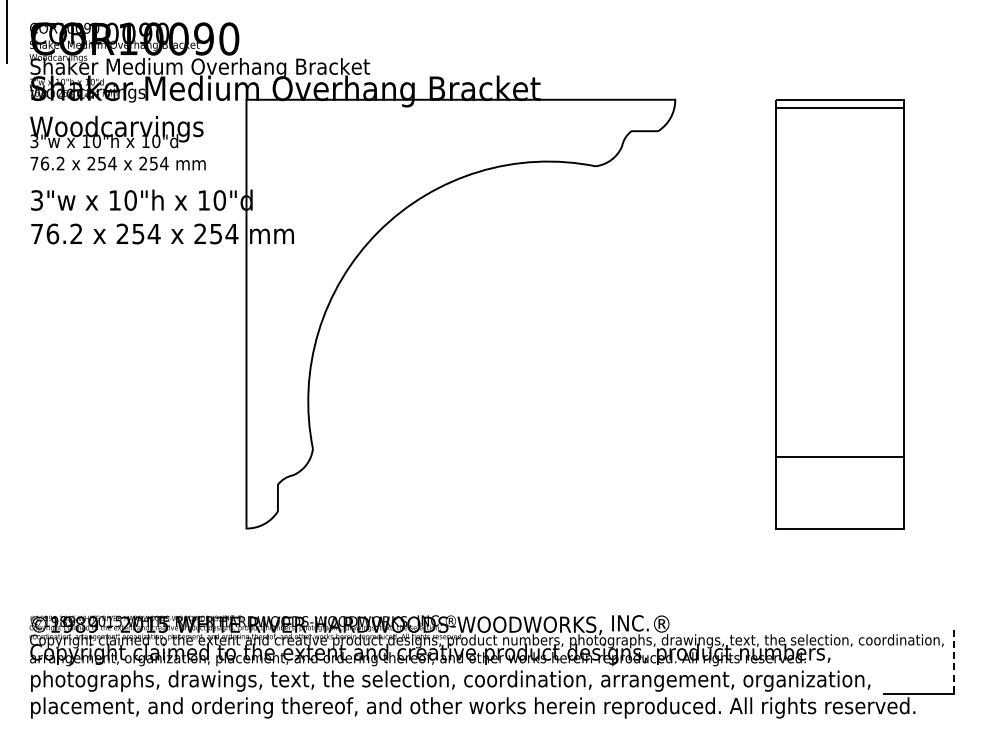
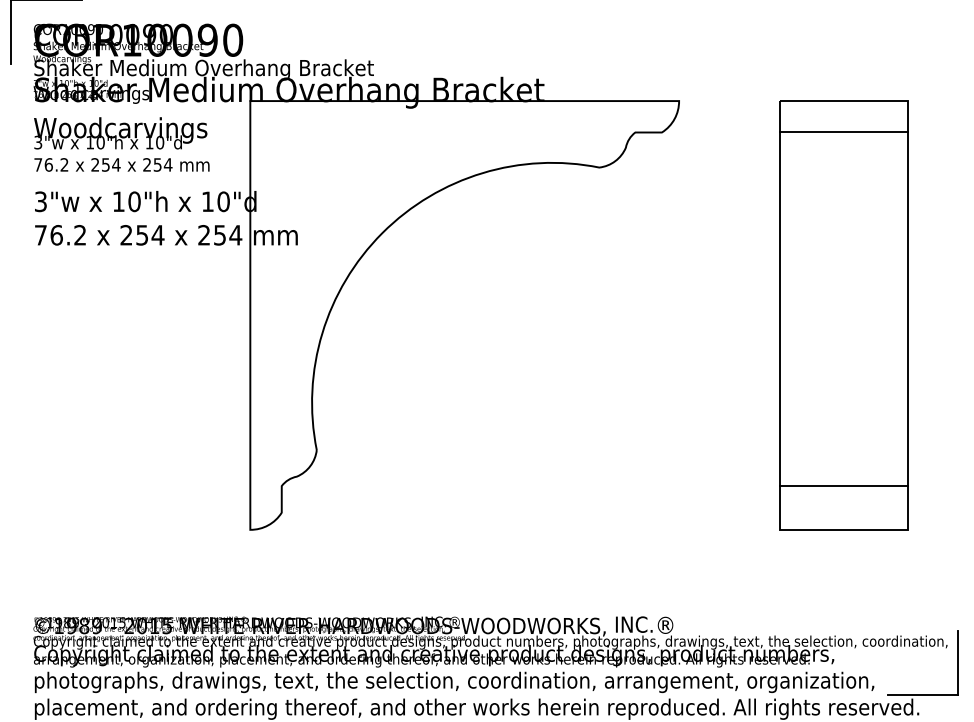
line: (839, 108) -> (843, 132), moved
line: (839, 456) -> (843, 485), moved
line: (954, 662) -> (958, 663), dashed -> solid

